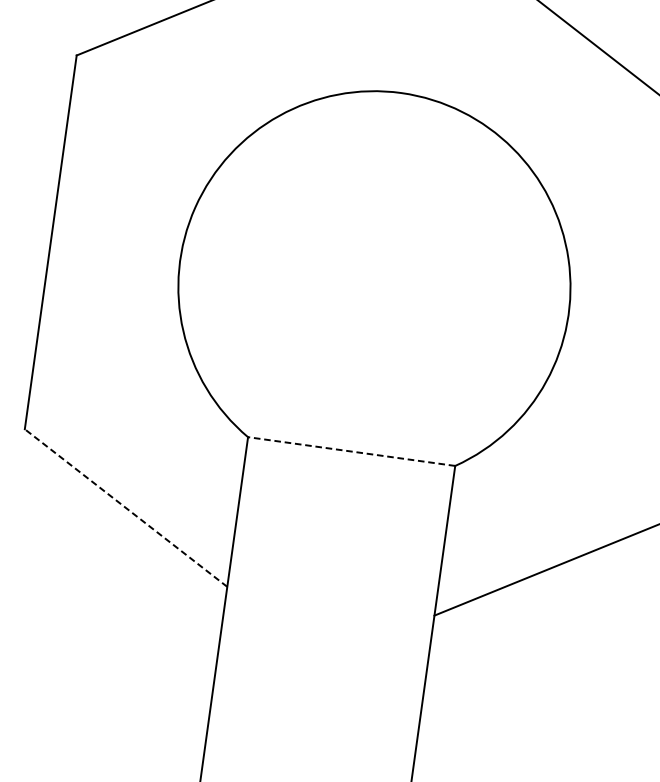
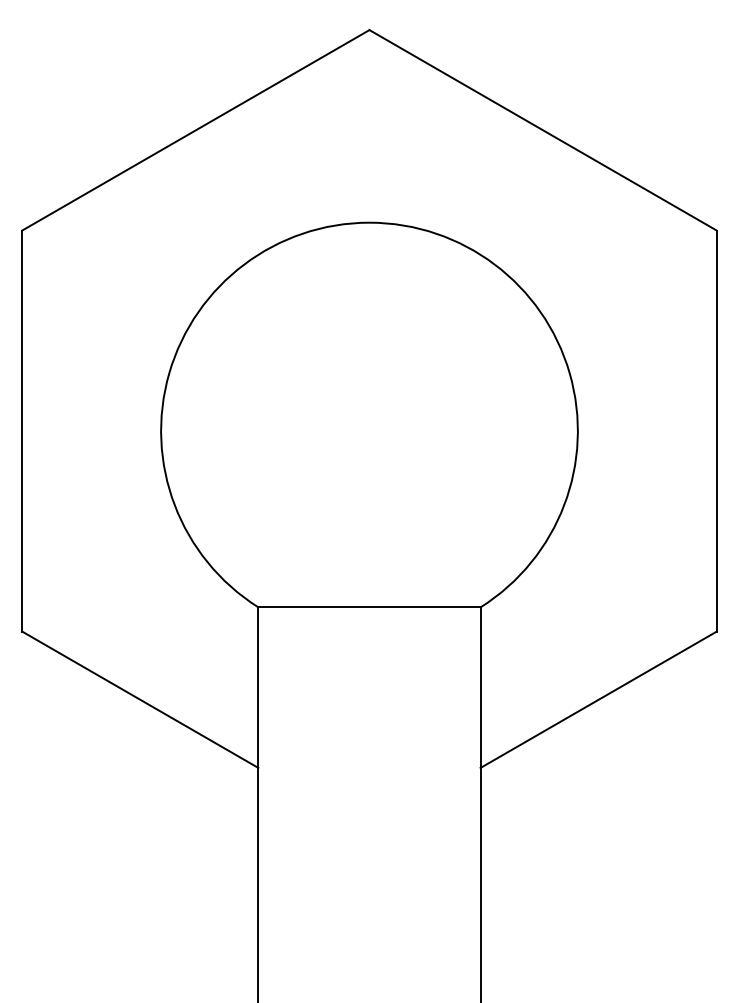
line: (351, 451) -> (369, 607), dashed -> solid
line: (125, 507) -> (139, 699), dashed -> solid

